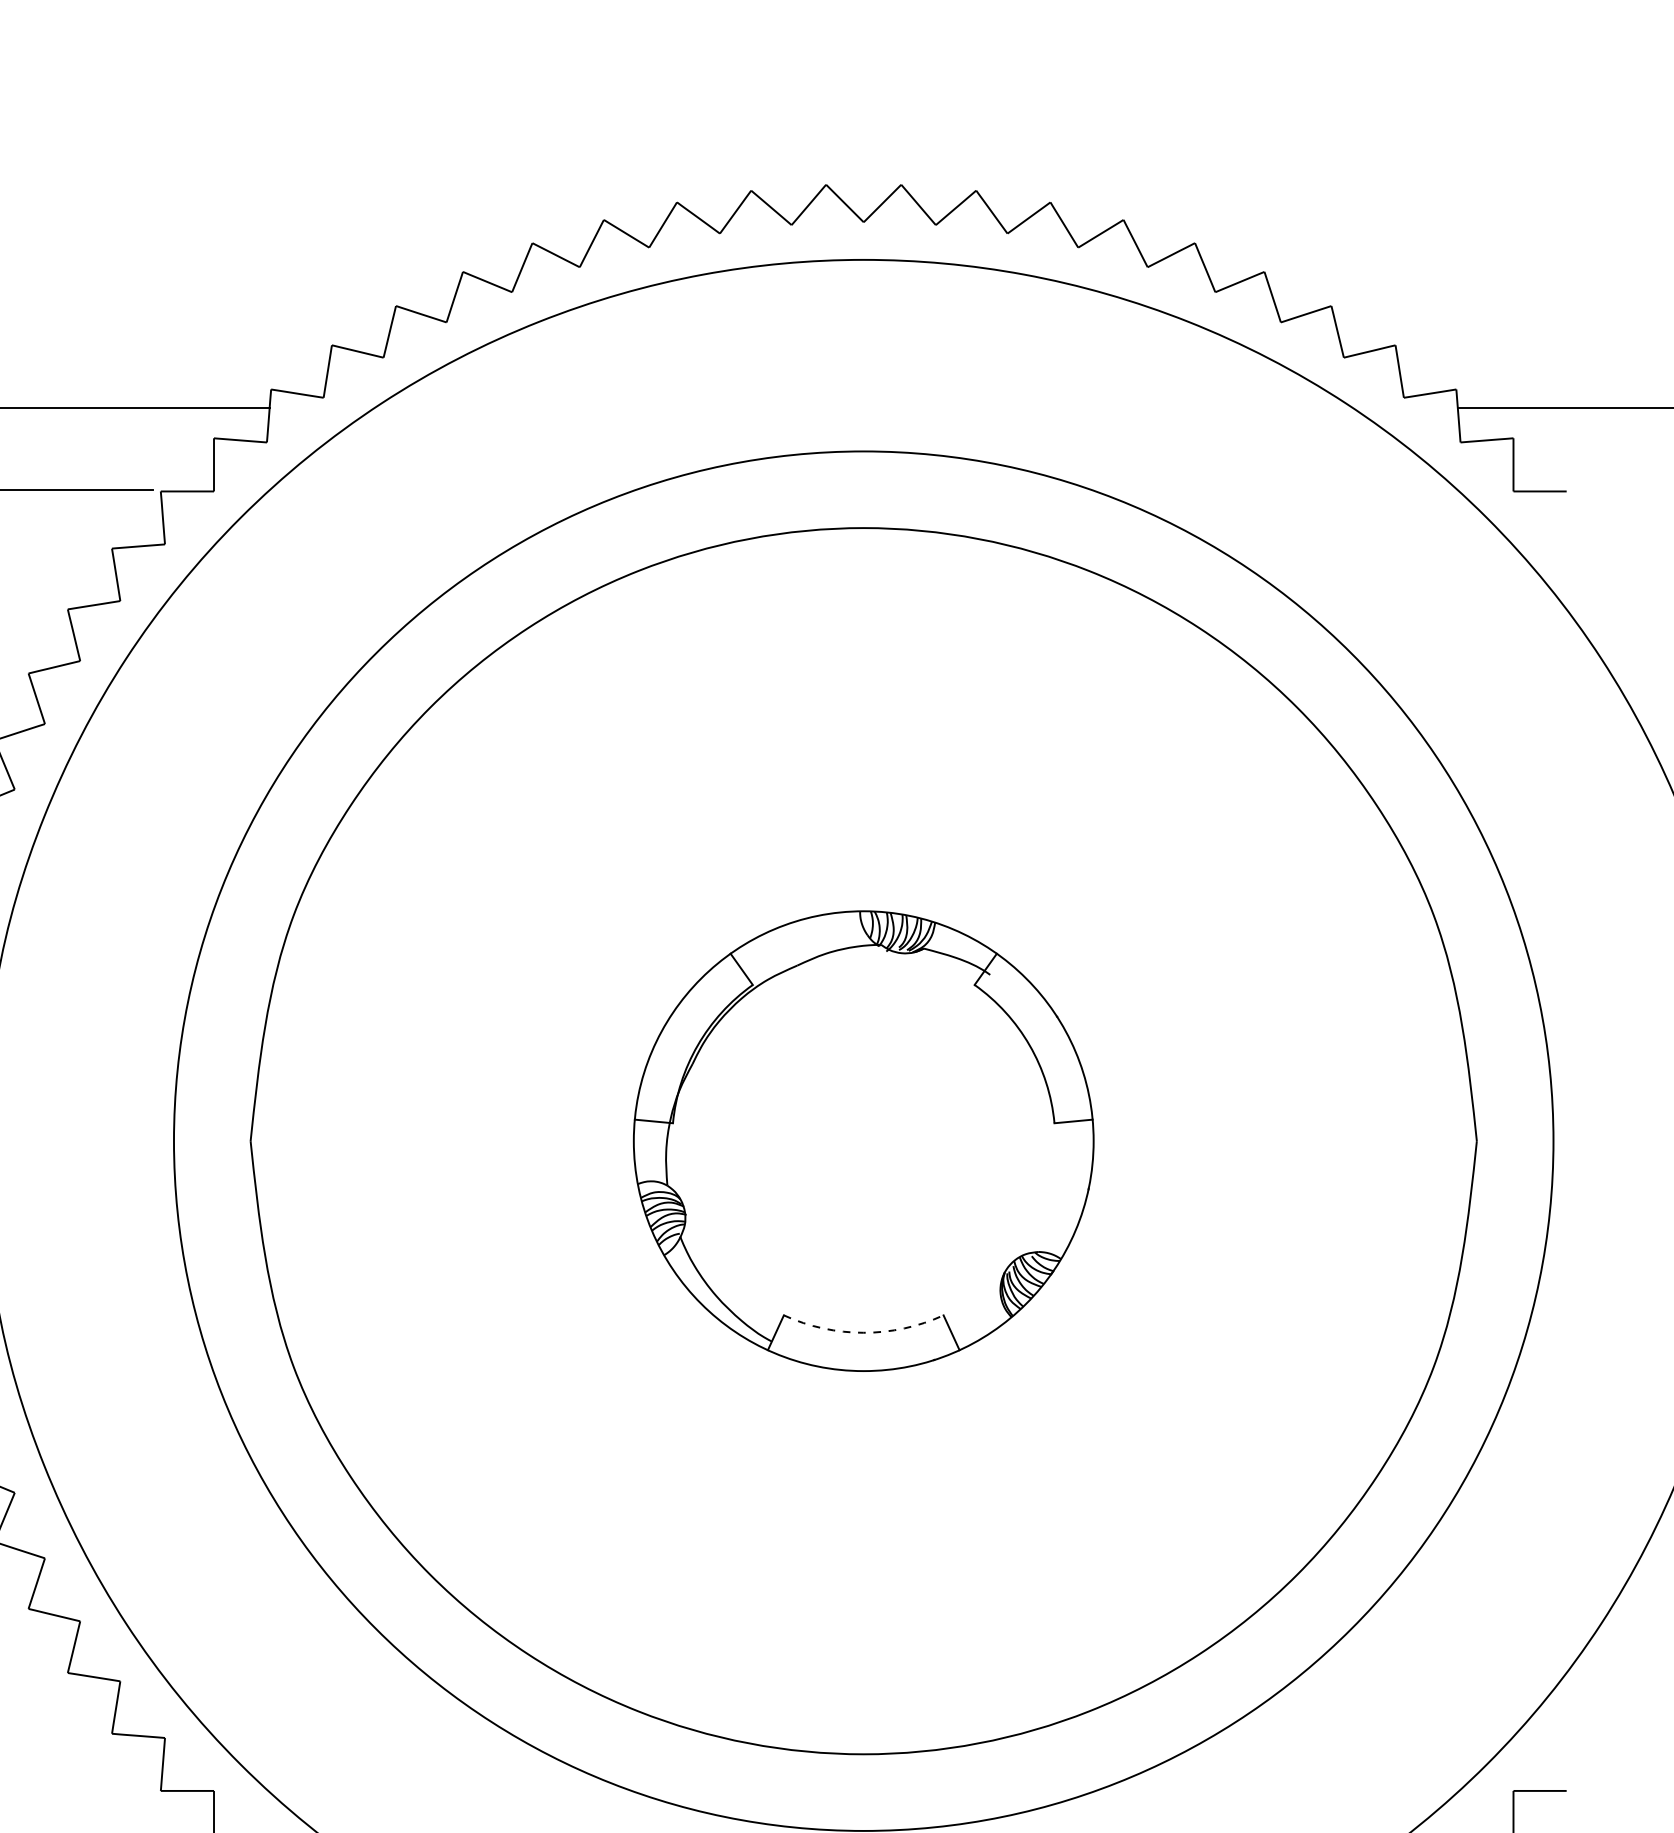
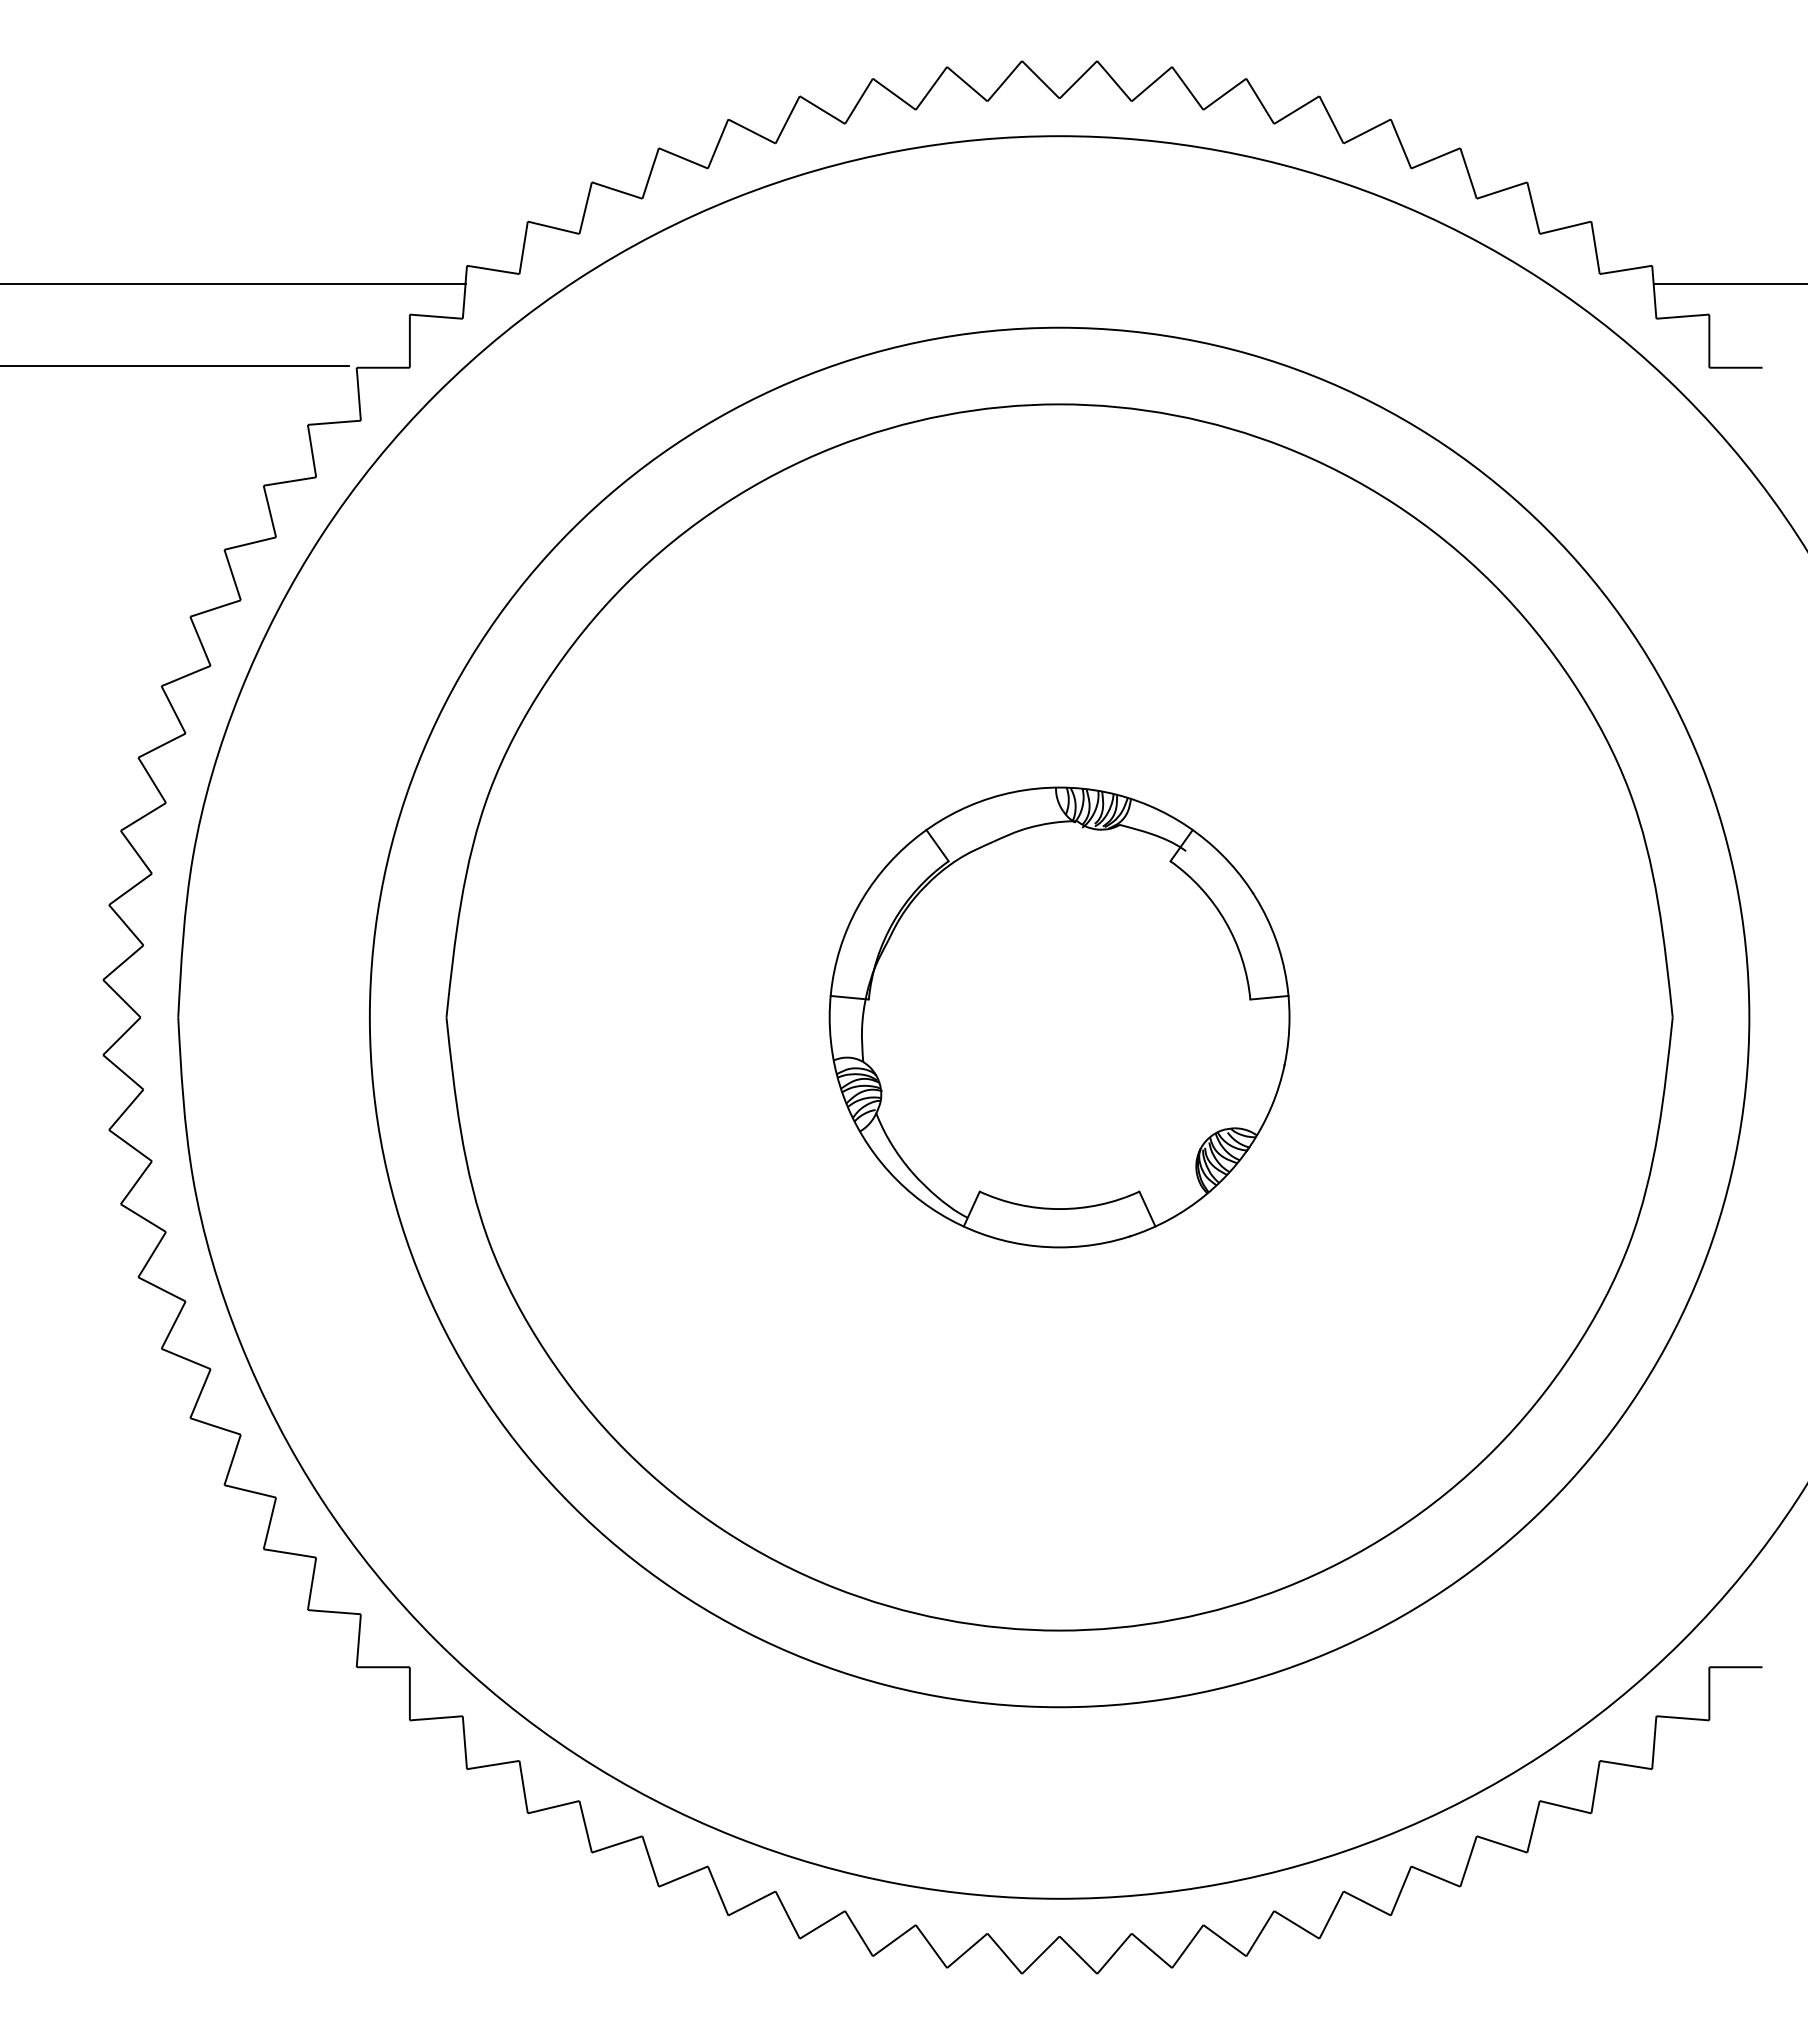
arc: (863, 1333) -> (1059, 1209), dashed -> solid

